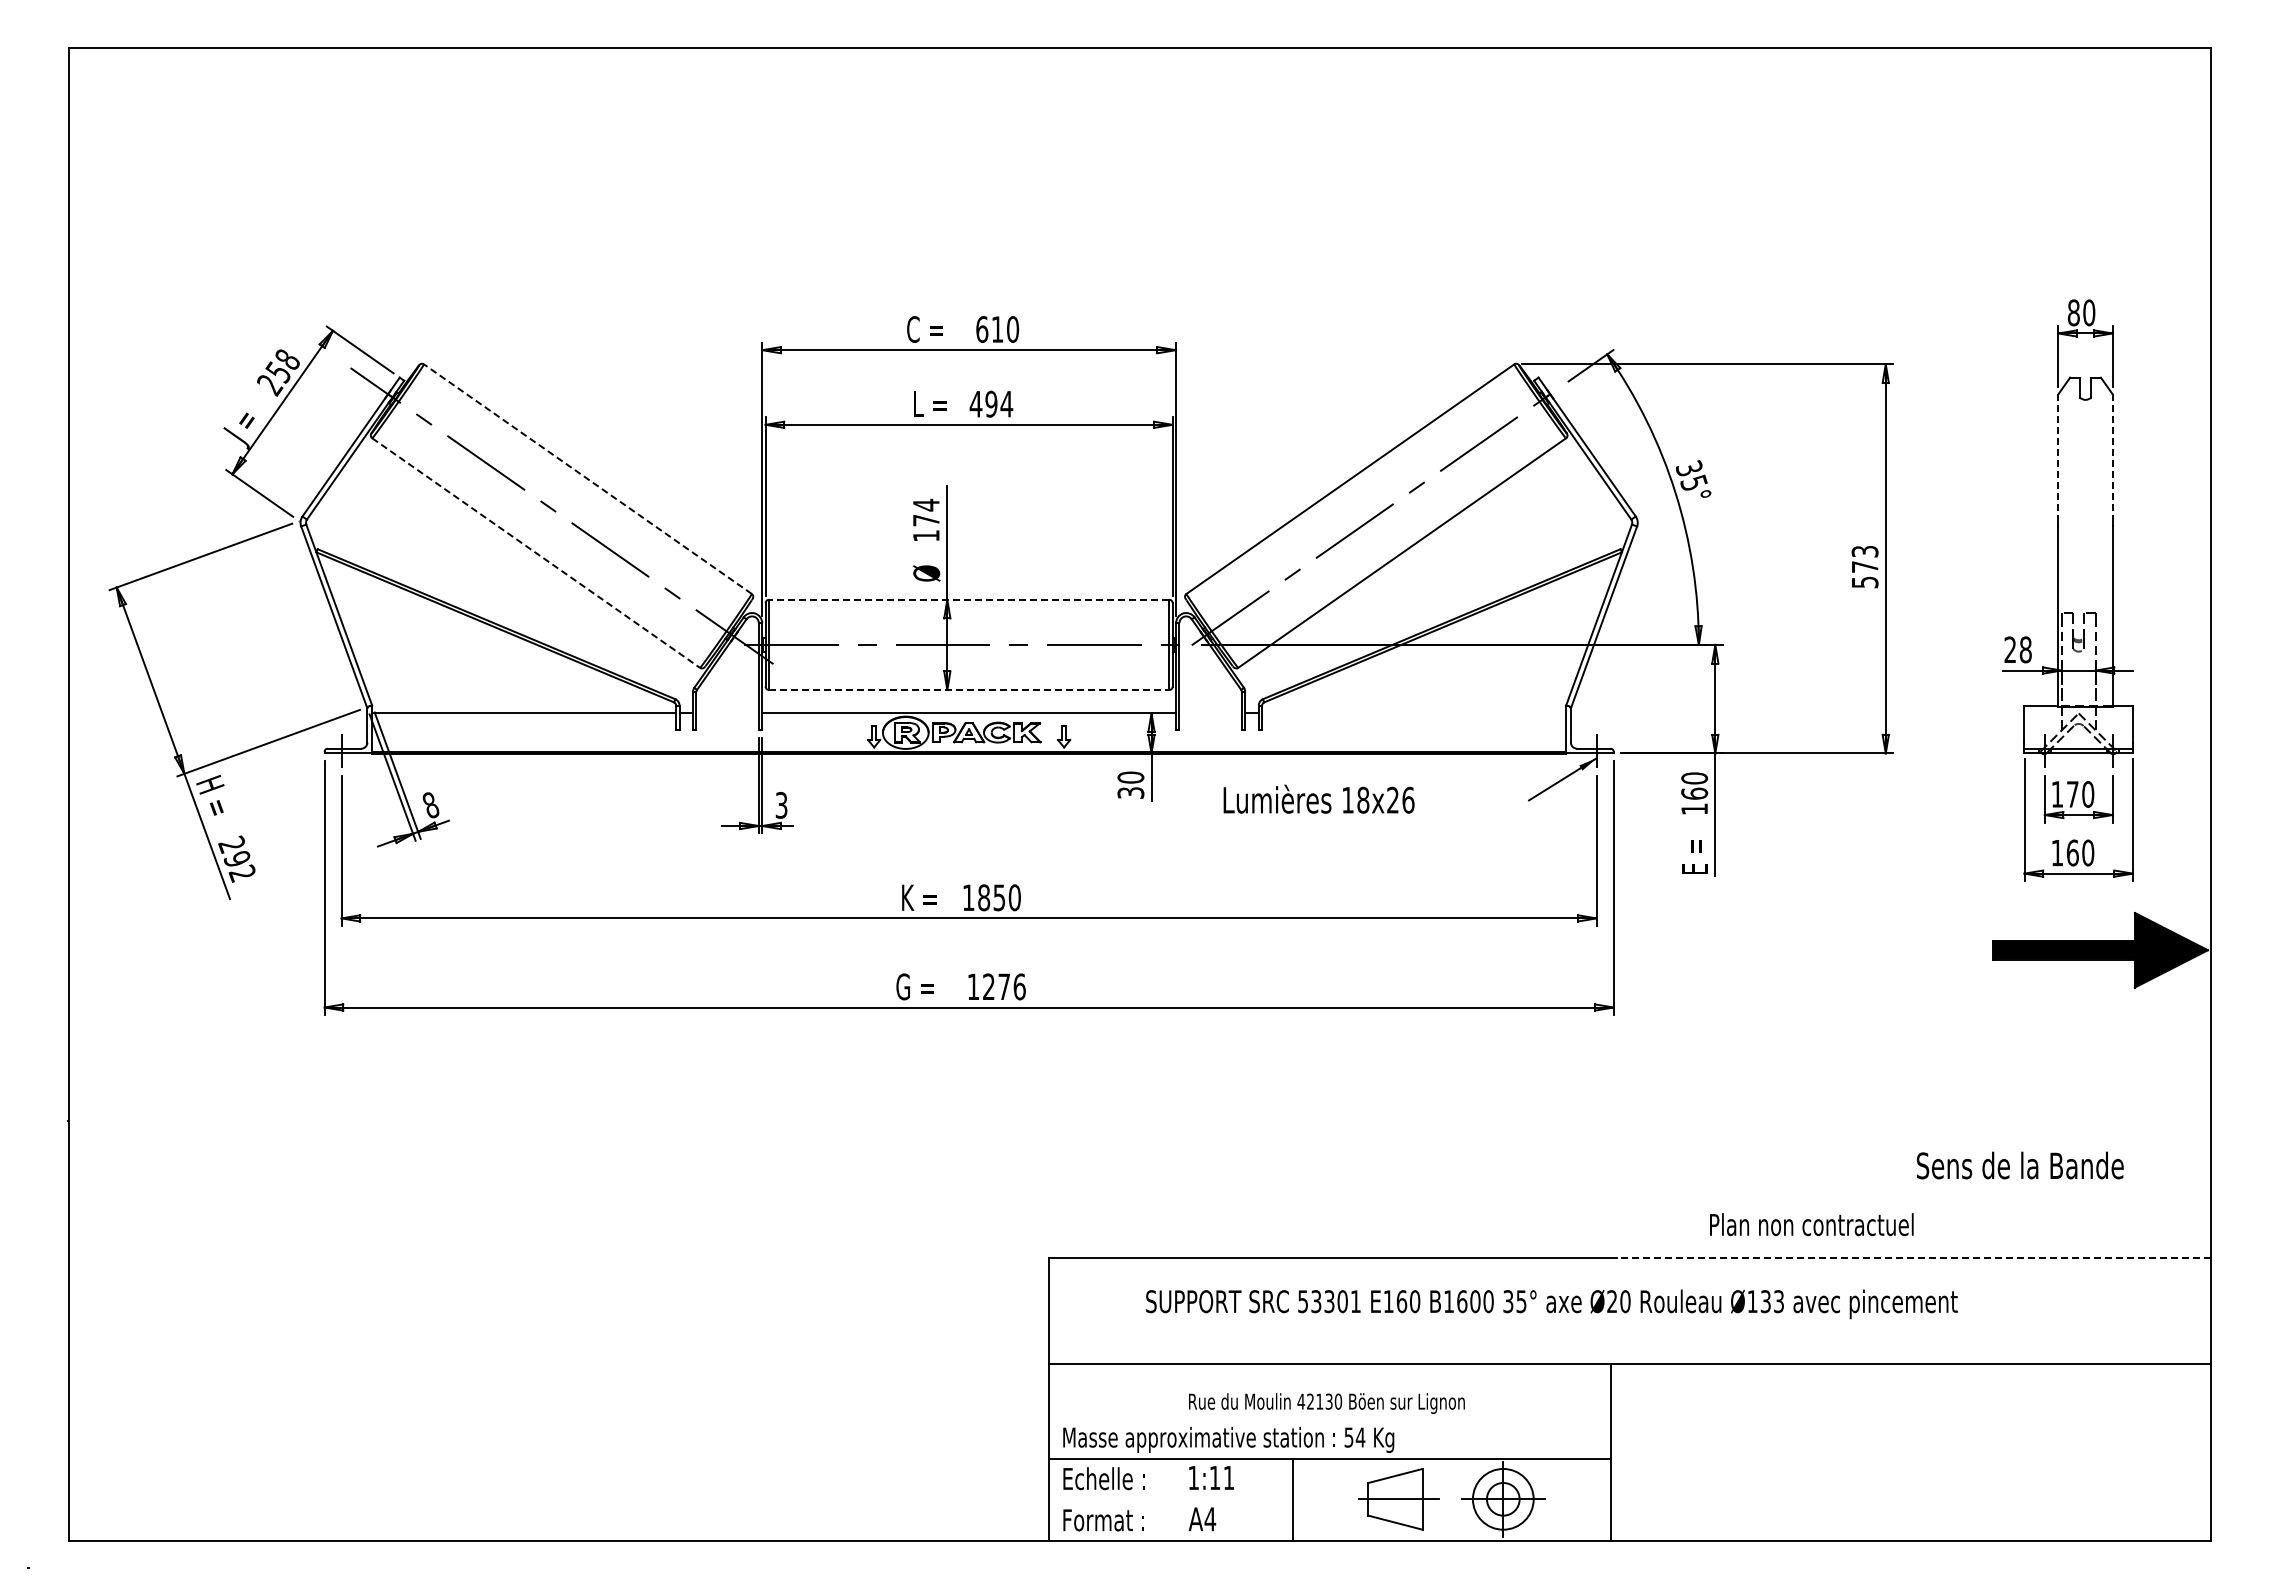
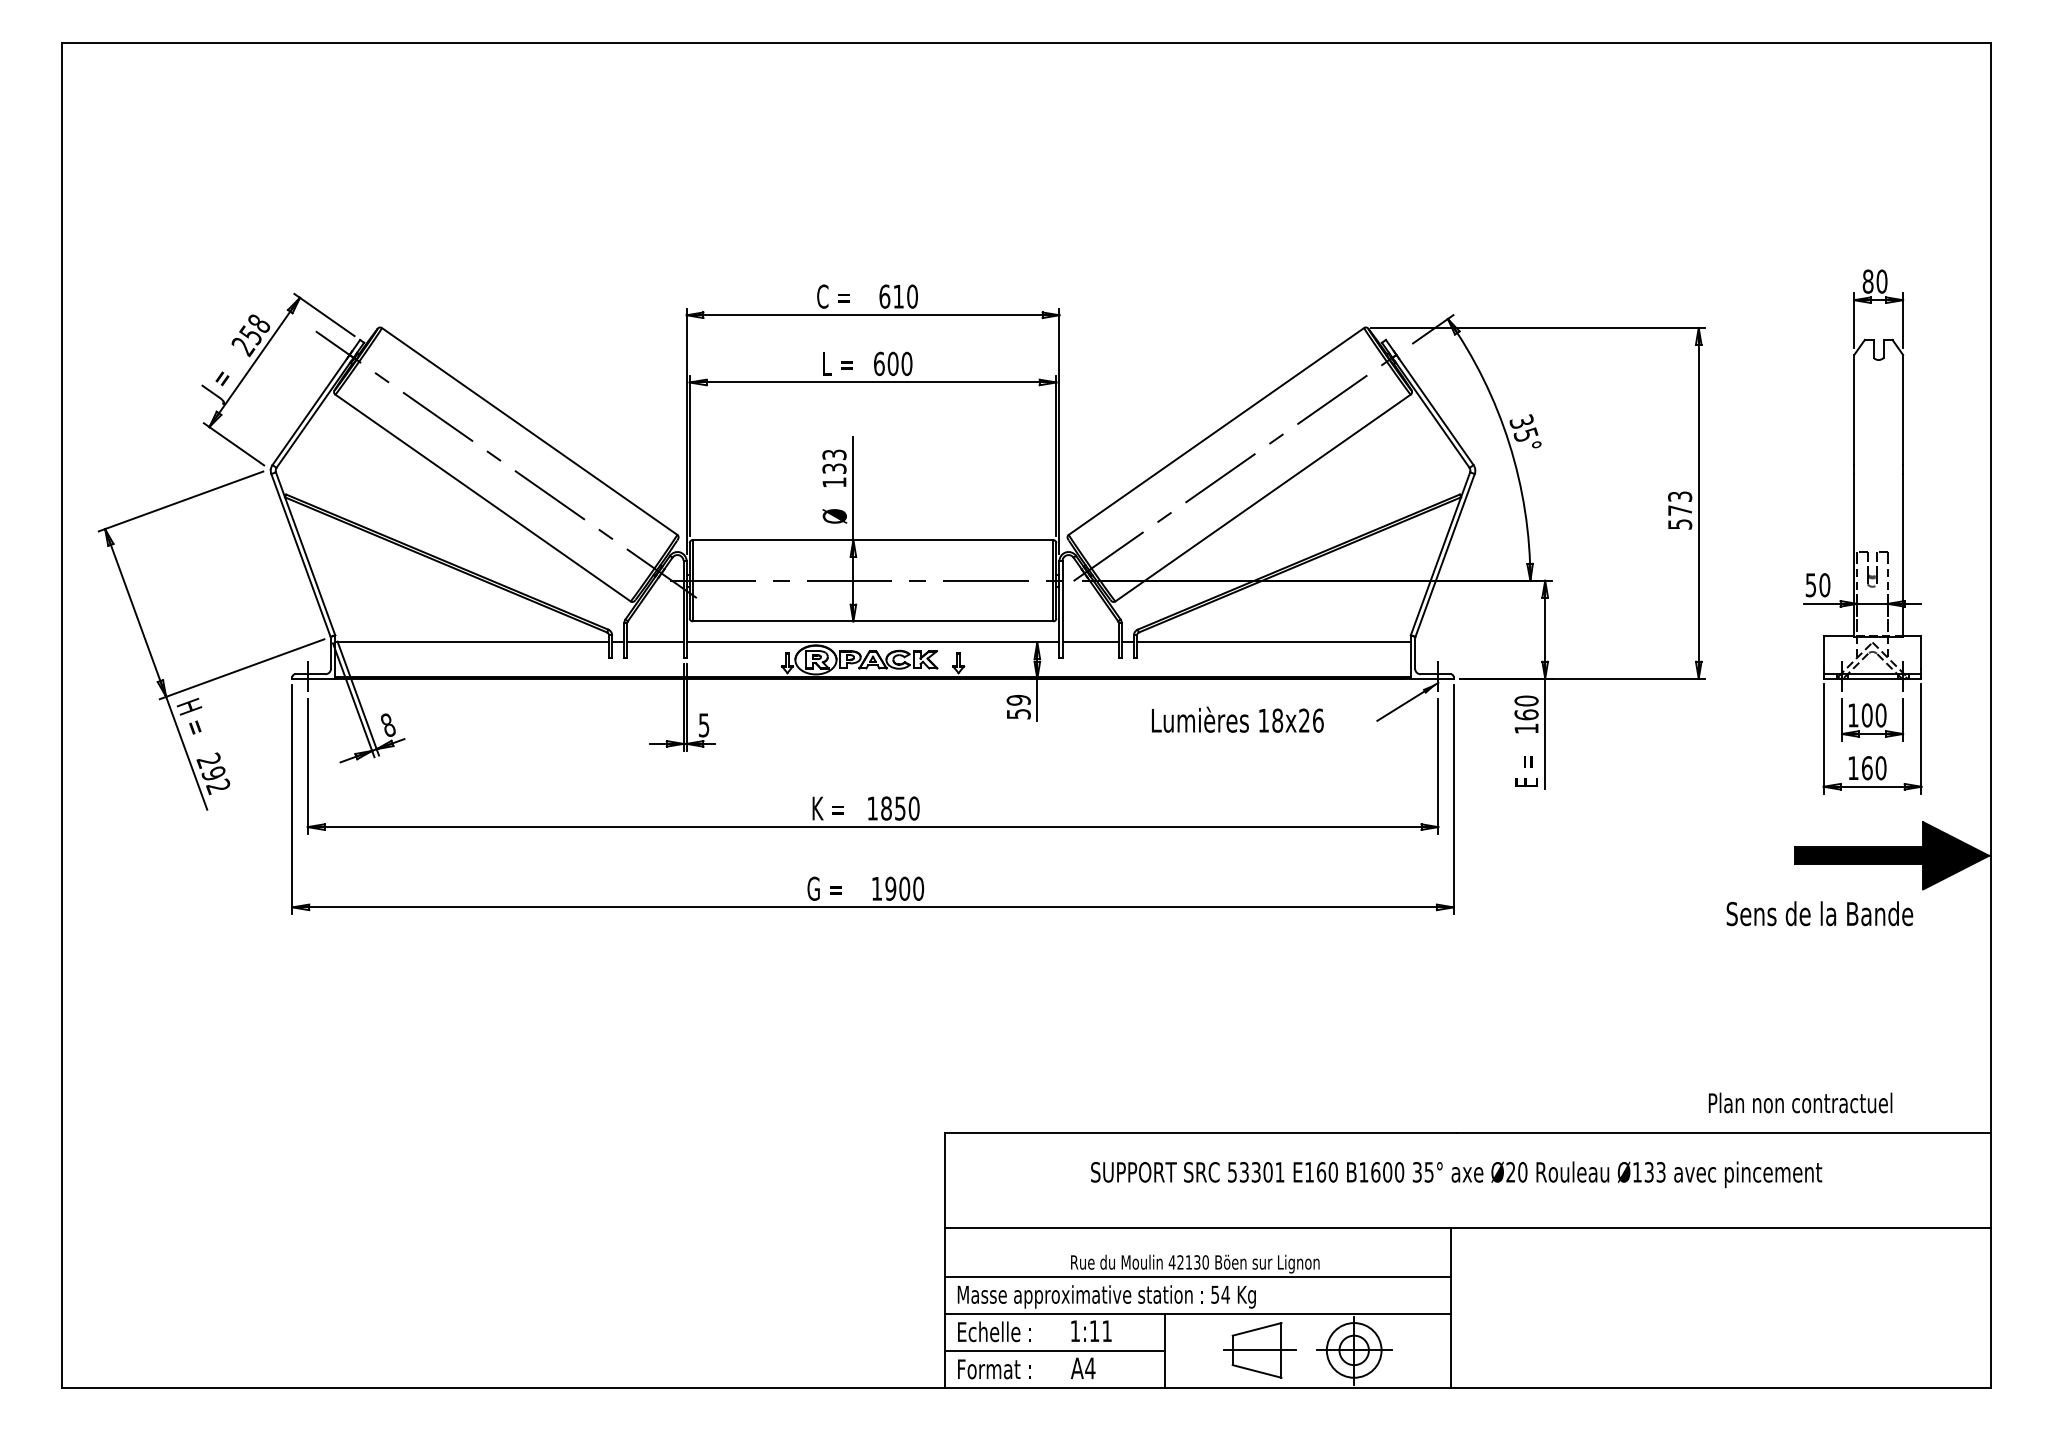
text: (991, 403) -> (893, 363), 494 -> 600
line: (2058, 455) -> (1854, 410), dashed -> solid
line: (2112, 455) -> (1902, 410), dashed -> solid
line: (587, 478) -> (529, 430), dashed -> solid
text: (925, 512) -> (833, 461), 174 -> 133
line: (536, 553) -> (483, 498), dashed -> solid
line: (968, 599) -> (872, 539), dashed -> solid
text: (2017, 649) -> (1817, 584), 28 -> 50
line: (969, 690) -> (873, 621), dashed -> solid
line: (727, 713) -> (655, 642), added
line: (1210, 713) -> (1090, 642), added
line: (1414, 713) -> (1274, 642), added
text: (1130, 784) -> (1018, 706), 30 -> 59
text: (2072, 794) -> (1866, 715), 170 -> 100
text: (1318, 798) -> (1237, 719), moved
text: (781, 805) -> (704, 725), 3 -> 5
text: (1003, 986) -> (903, 888), 1276 -> 1900
text: (2019, 1165) -> (1819, 913), moved
text: (1811, 1224) -> (1800, 1102), moved
line: (1913, 1257) -> (1723, 1132), dashed -> solid
text: (1551, 1304) -> (1456, 1174), moved
line: (1330, 1418) -> (1198, 1277), added
line: (1170, 1500) -> (1054, 1351), added

